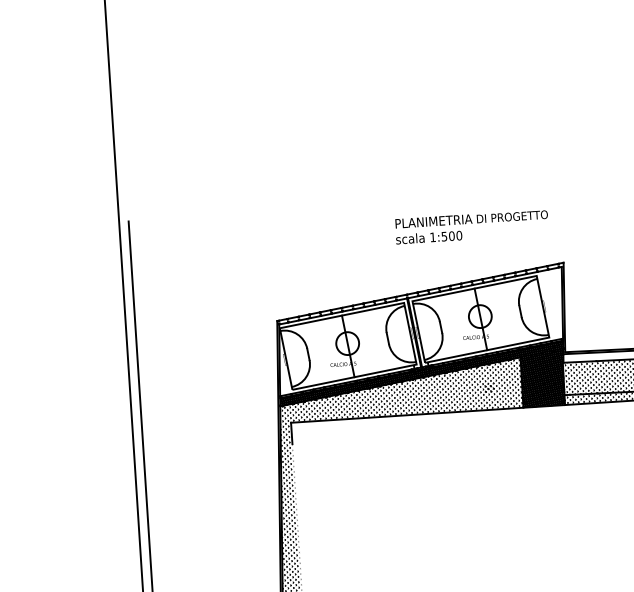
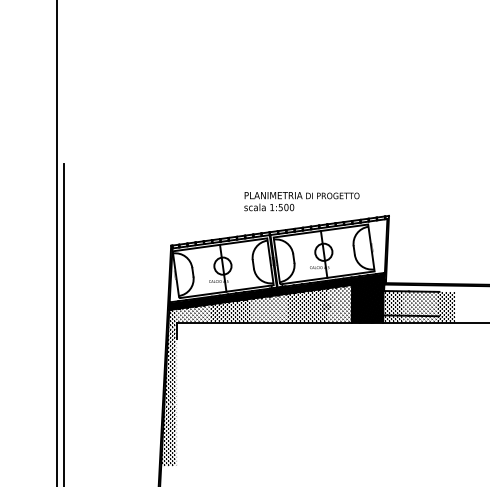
text: (471, 226) -> (301, 201), moved

